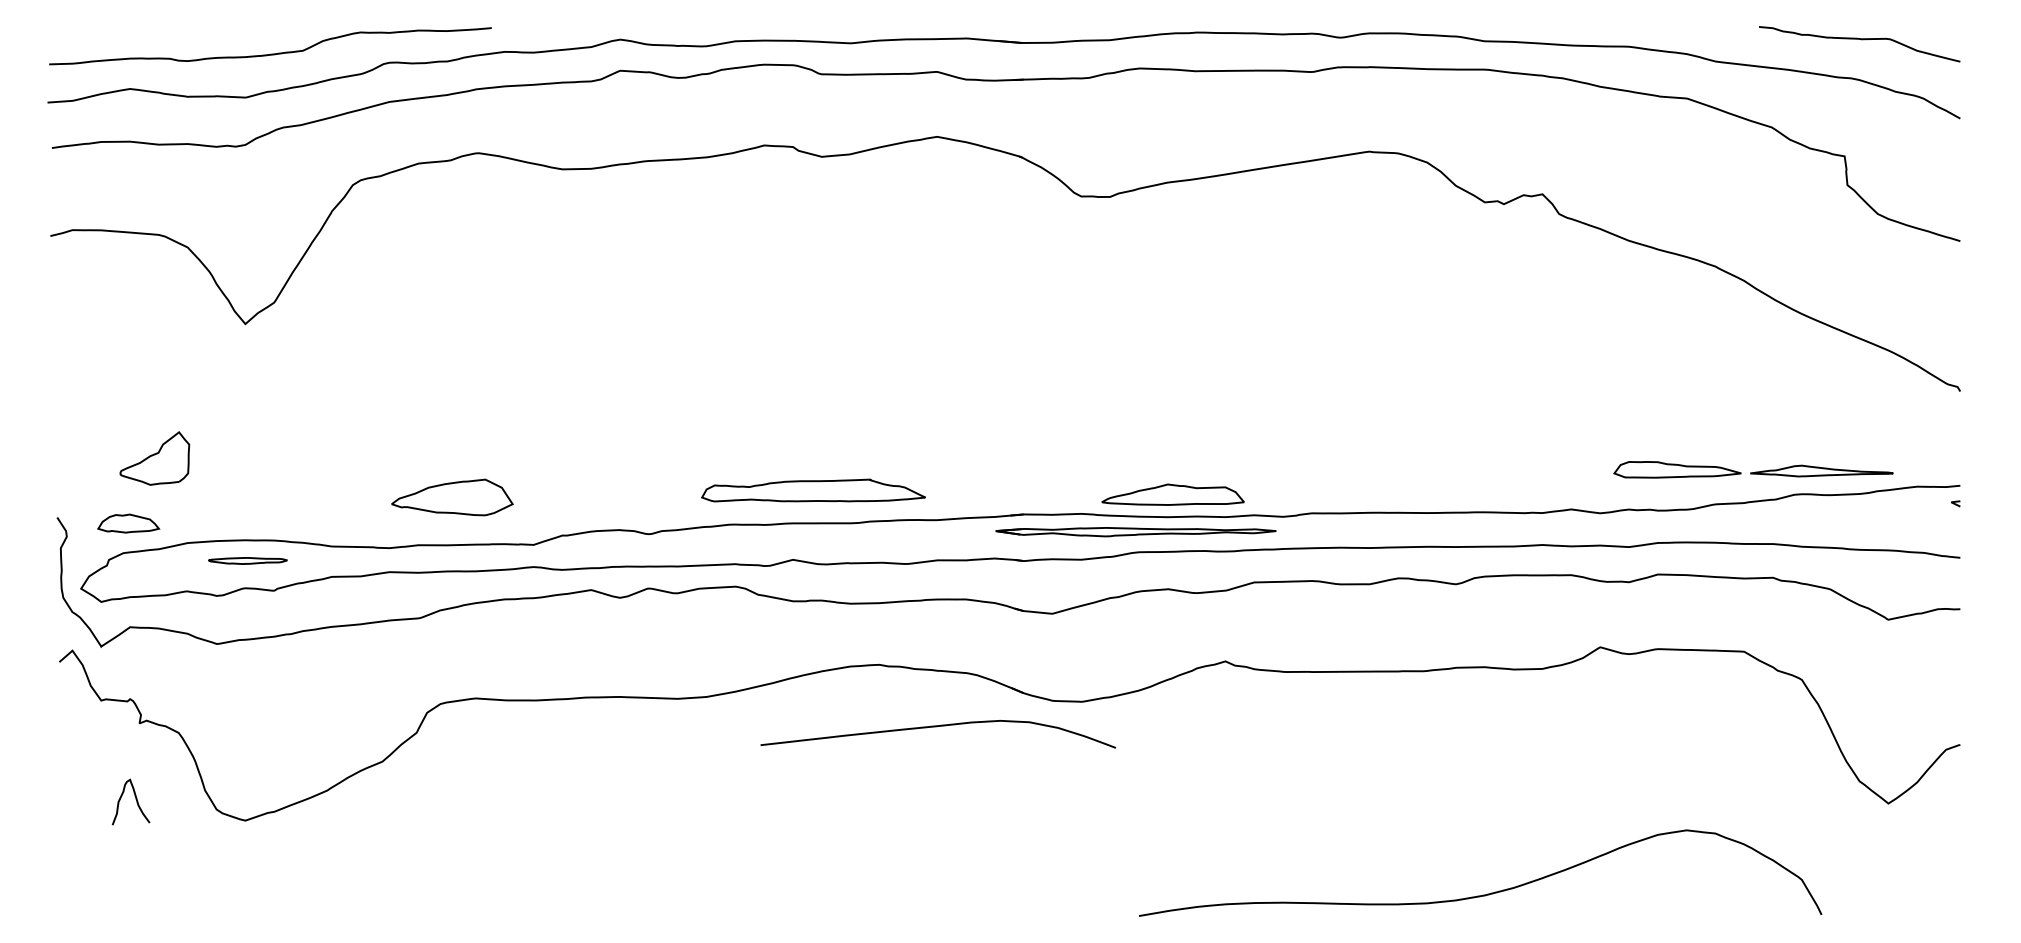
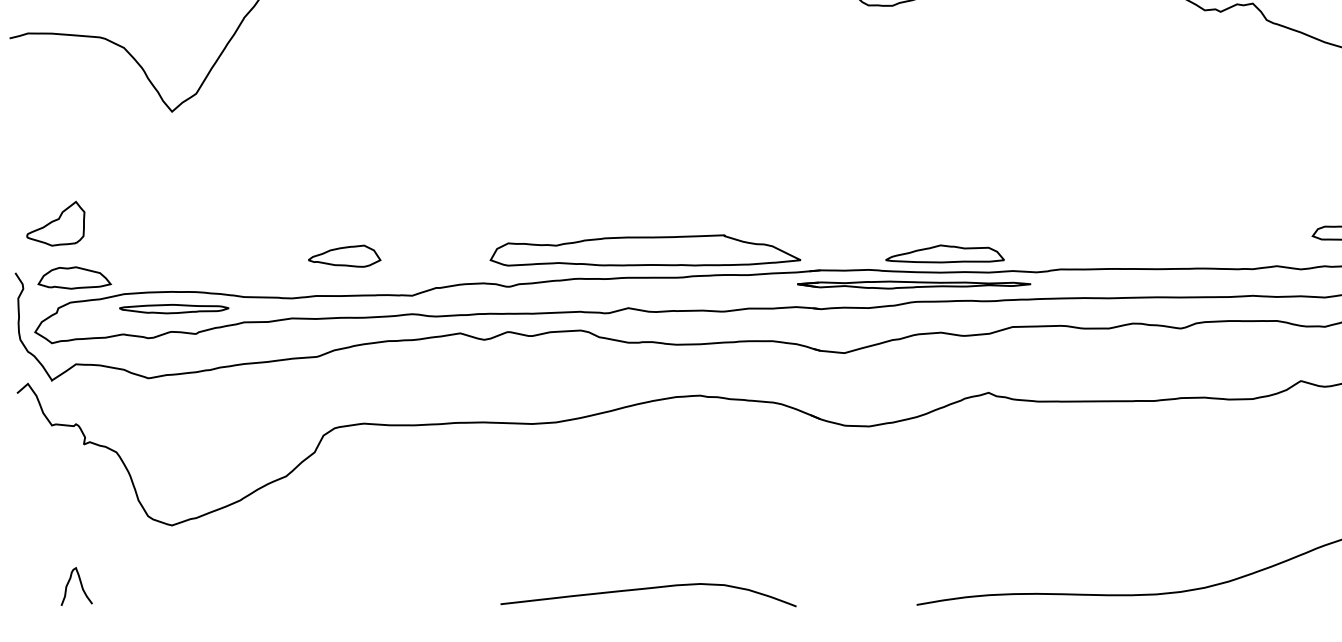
part: (154, 458) -> (55, 223), moved
part: (813, 490) -> (645, 250), size x1.67
part: (452, 497) -> (344, 256), size x0.71
part: (128, 523) -> (74, 277), size x1.43
part: (247, 560) -> (173, 308), size x1.67
curve: (936, 727) -> (647, 589), moved
curve: (135, 799) -> (80, 584), moved

